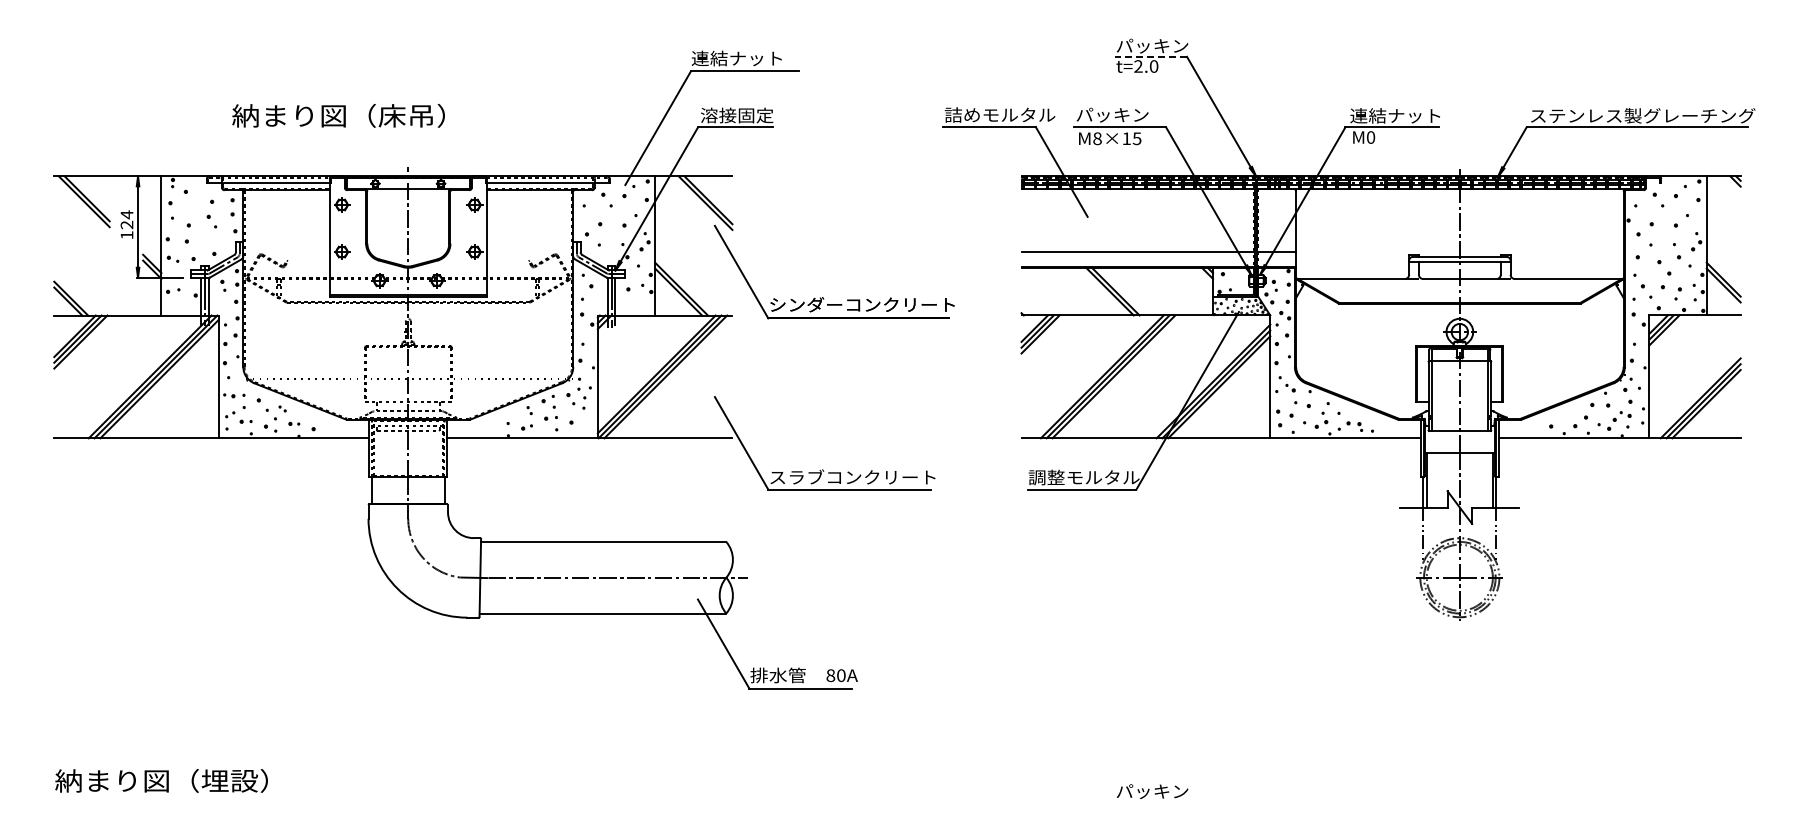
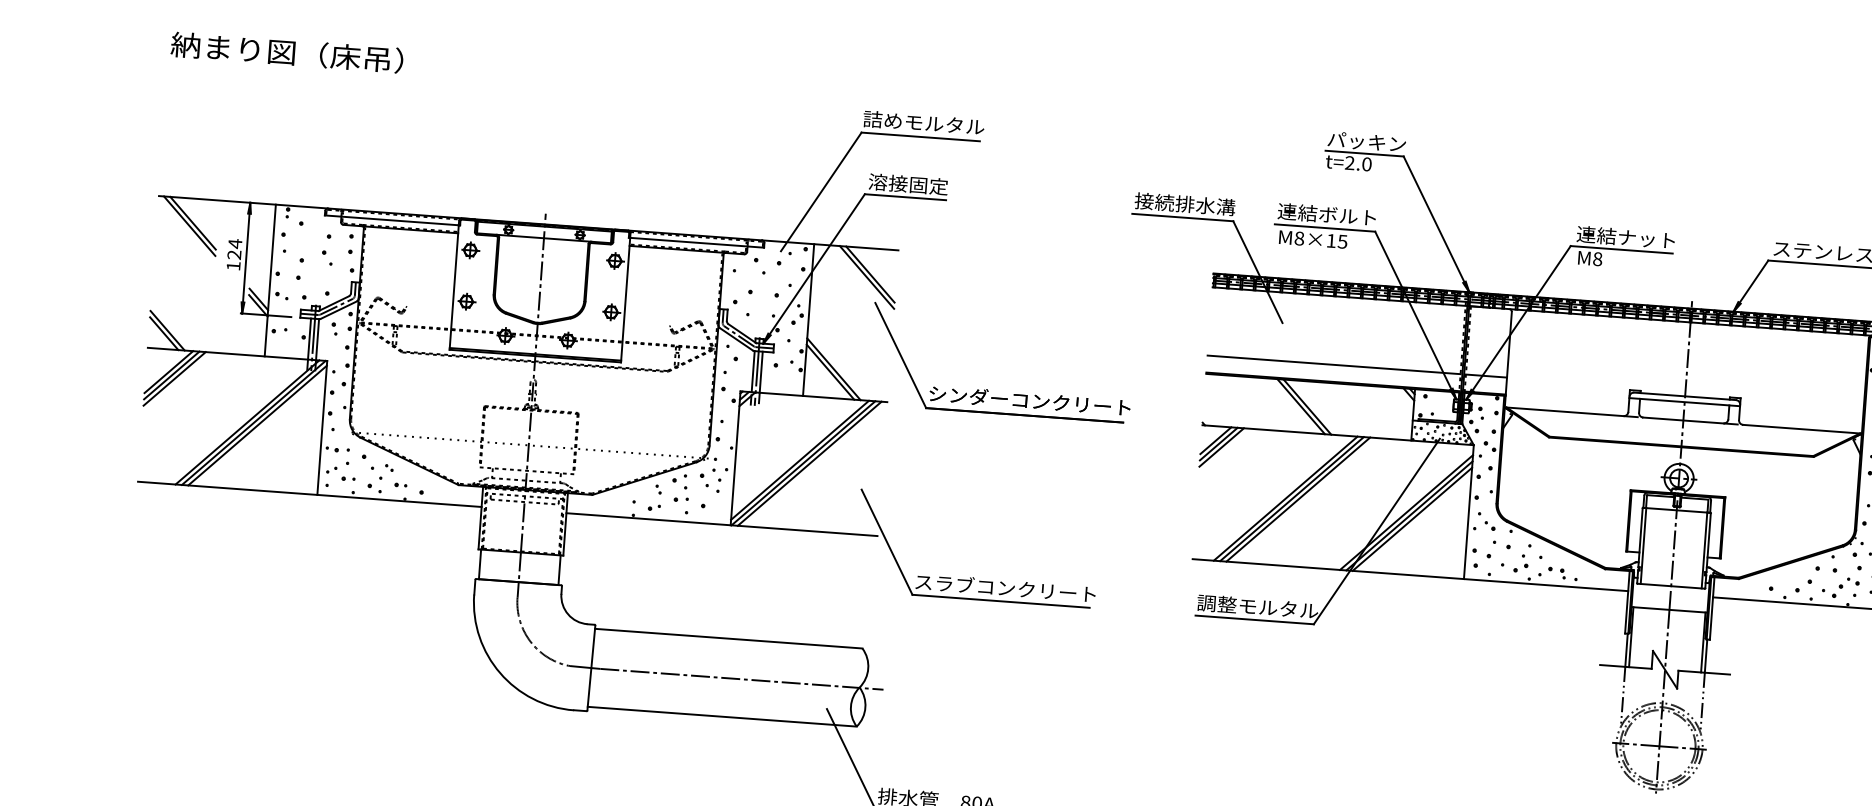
line: (1151, 56) -> (1364, 153), dashed -> solid
text: (746, 58) -> (923, 123), 連結ナット -> 詰めモルタル
text: (999, 114) -> (1194, 204), 詰めモルタル -> 接続排水溝
text: (1120, 114) -> (1326, 214), パッキン -> 連結ボルト
text: (338, 115) -> (287, 52), moved
text: (1370, 137) -> (1597, 259), M0 -> M8

